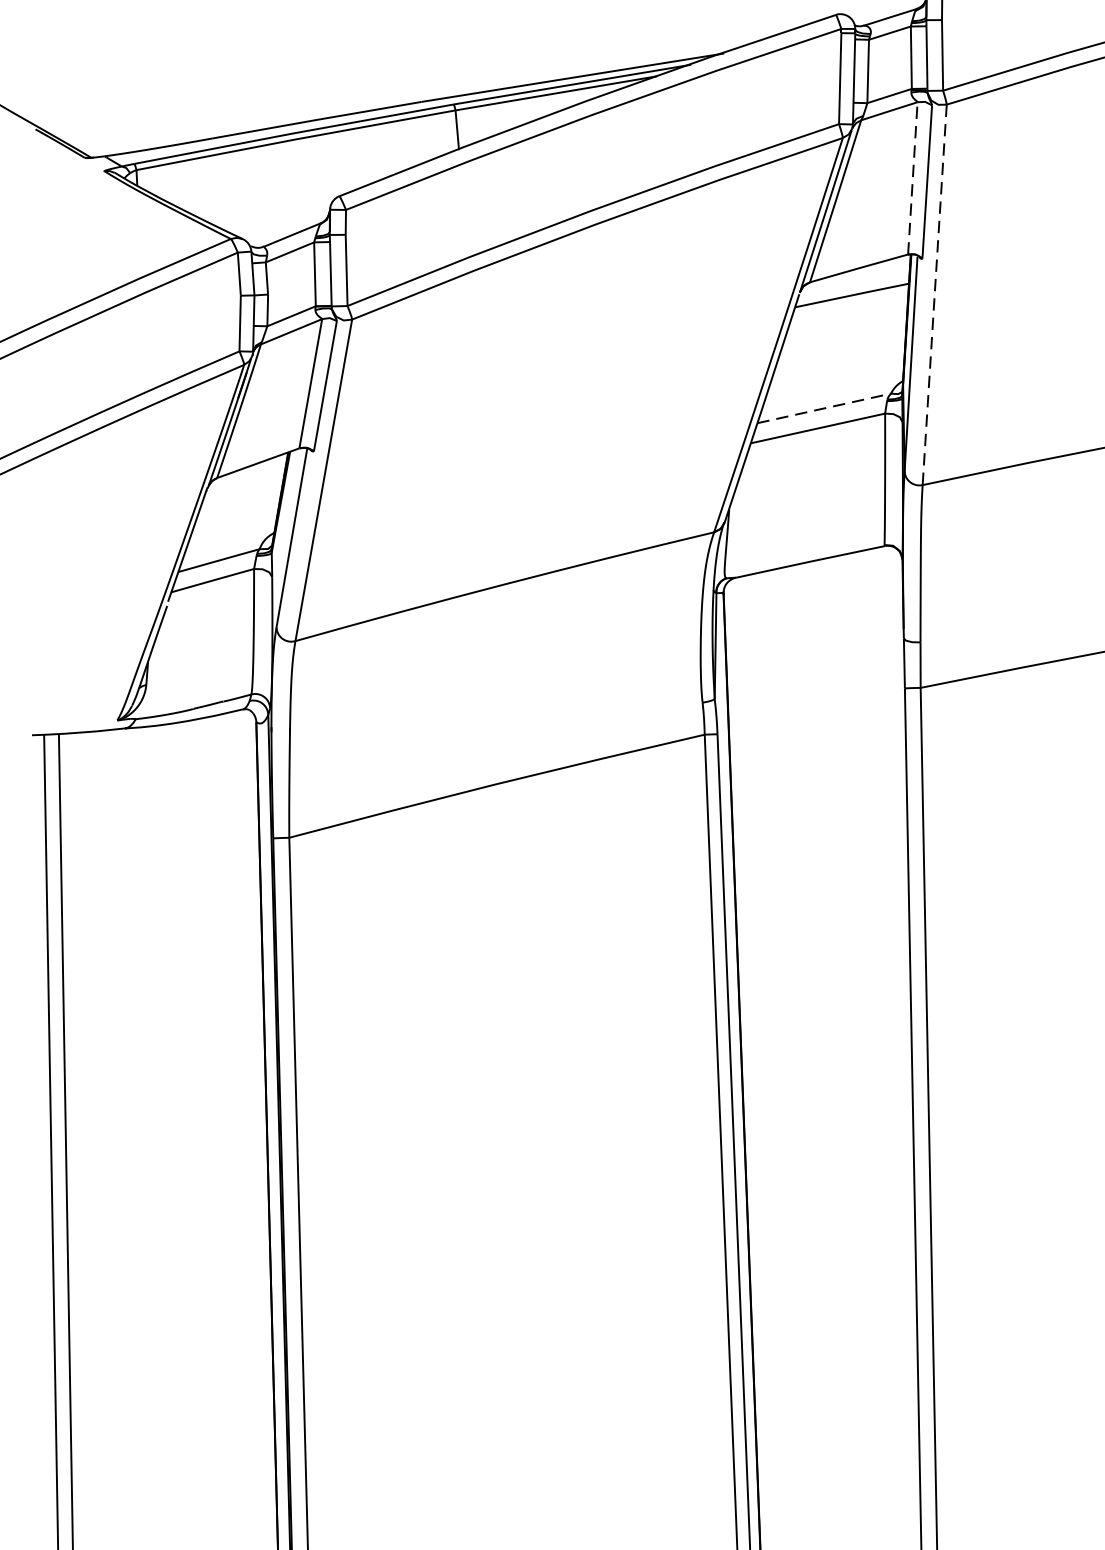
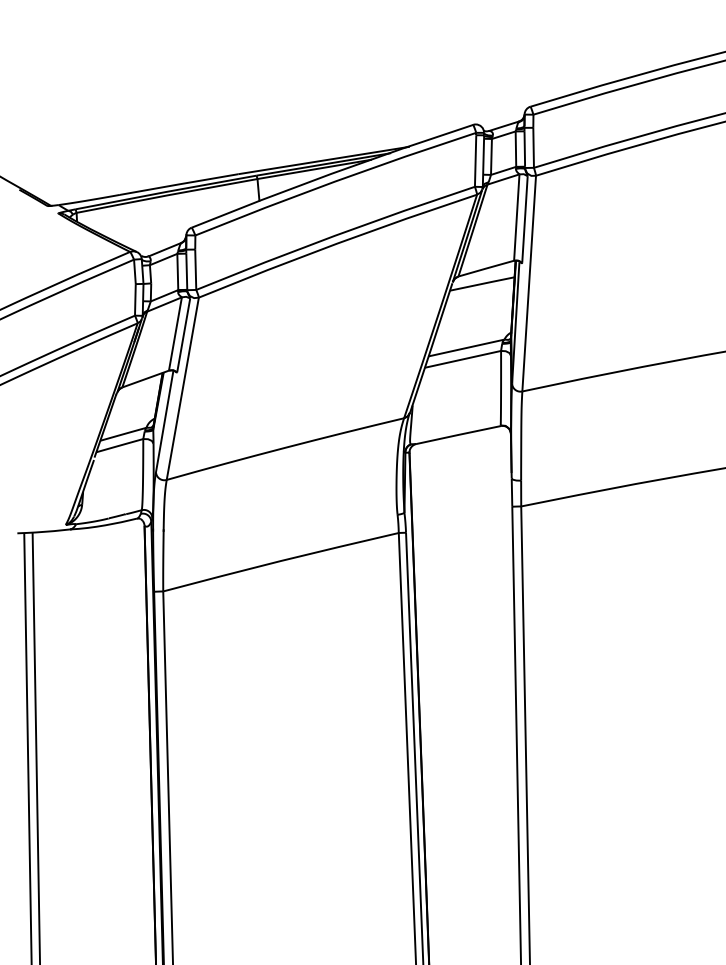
line: (912, 178) -> (516, 217), dashed -> solid
line: (935, 294) -> (529, 283), dashed -> solid
line: (824, 409) -> (466, 348), dashed -> solid

